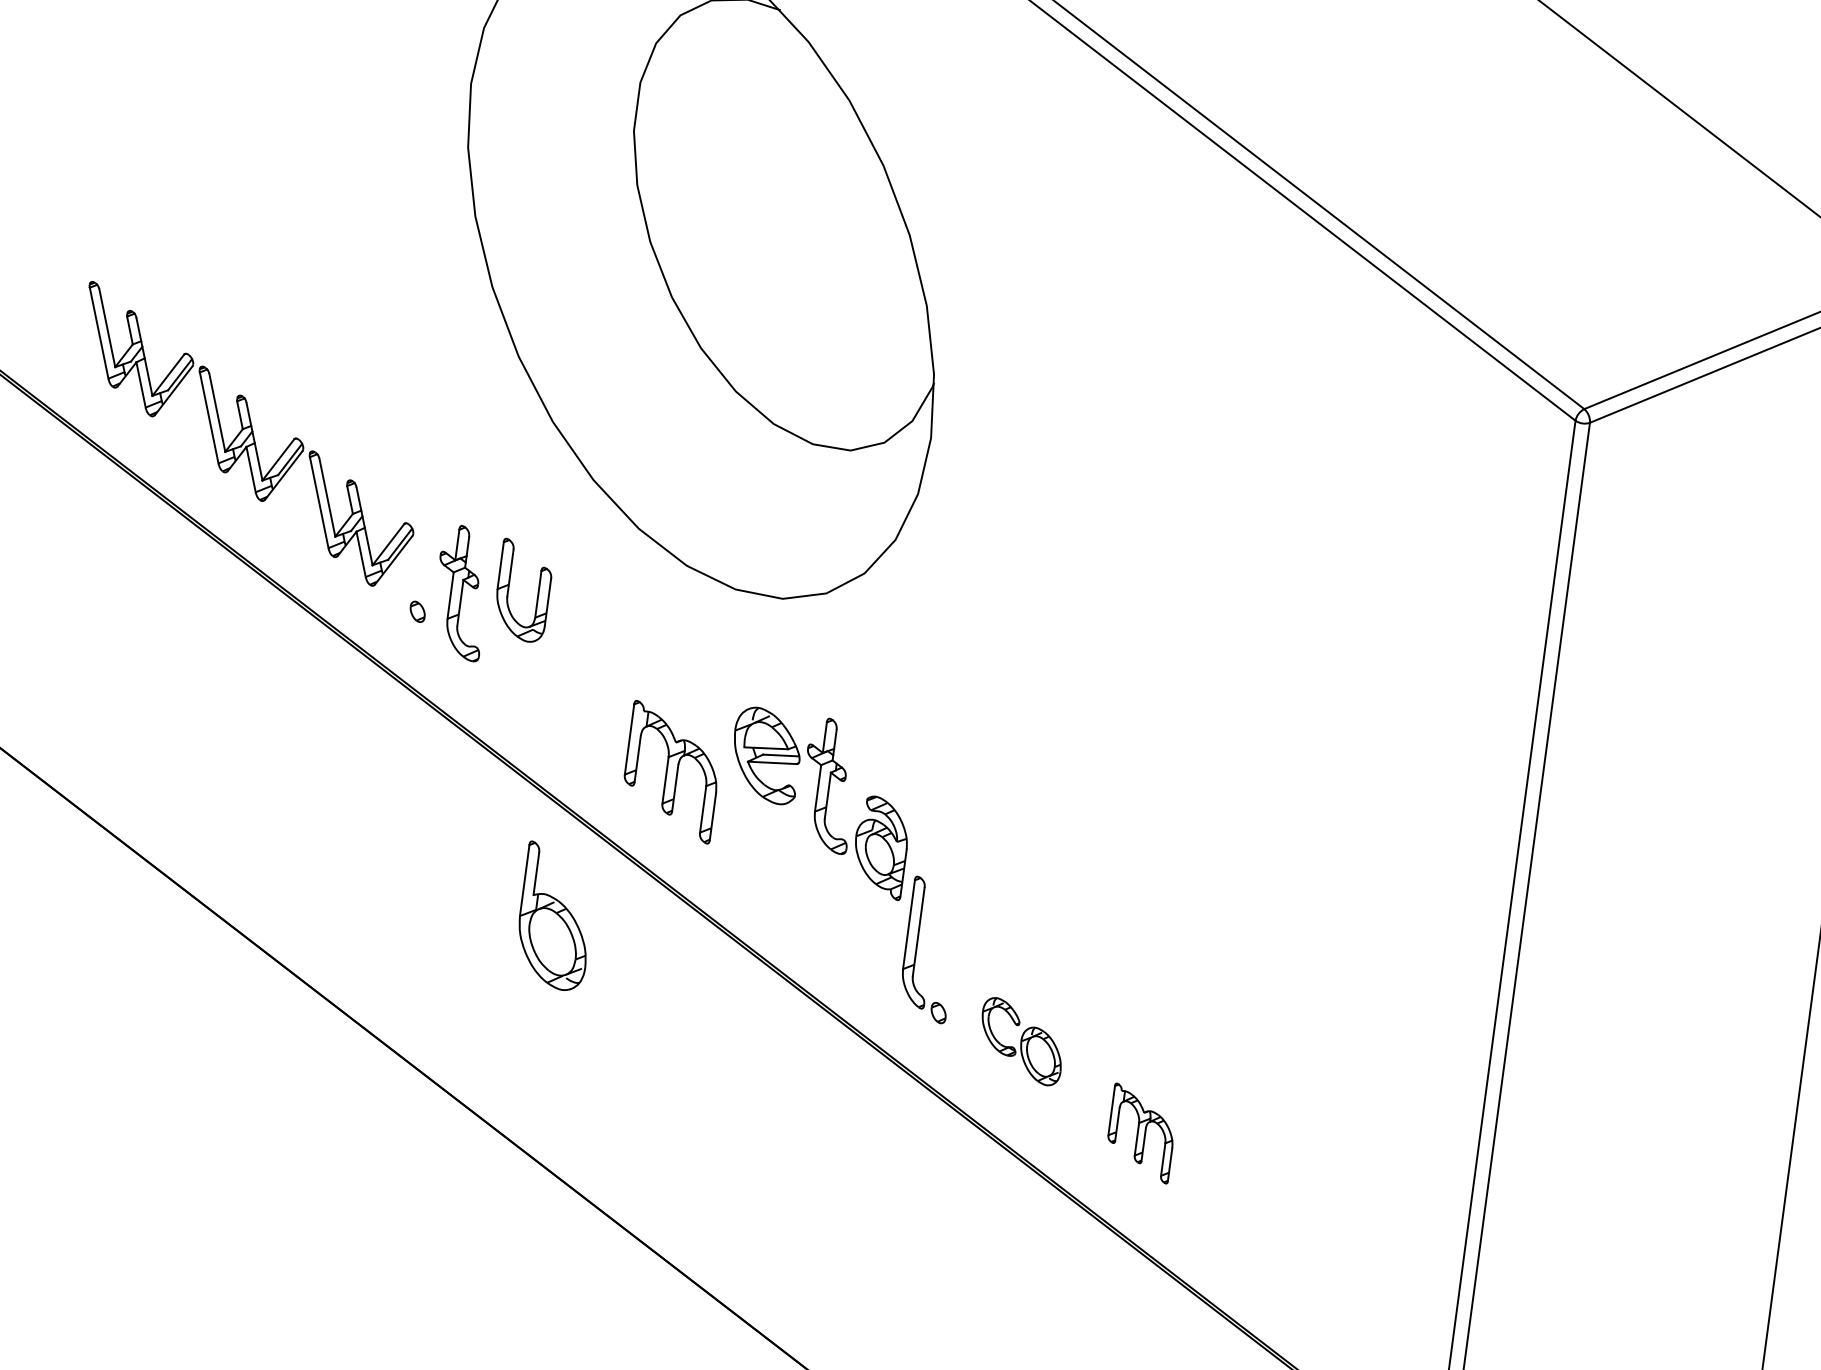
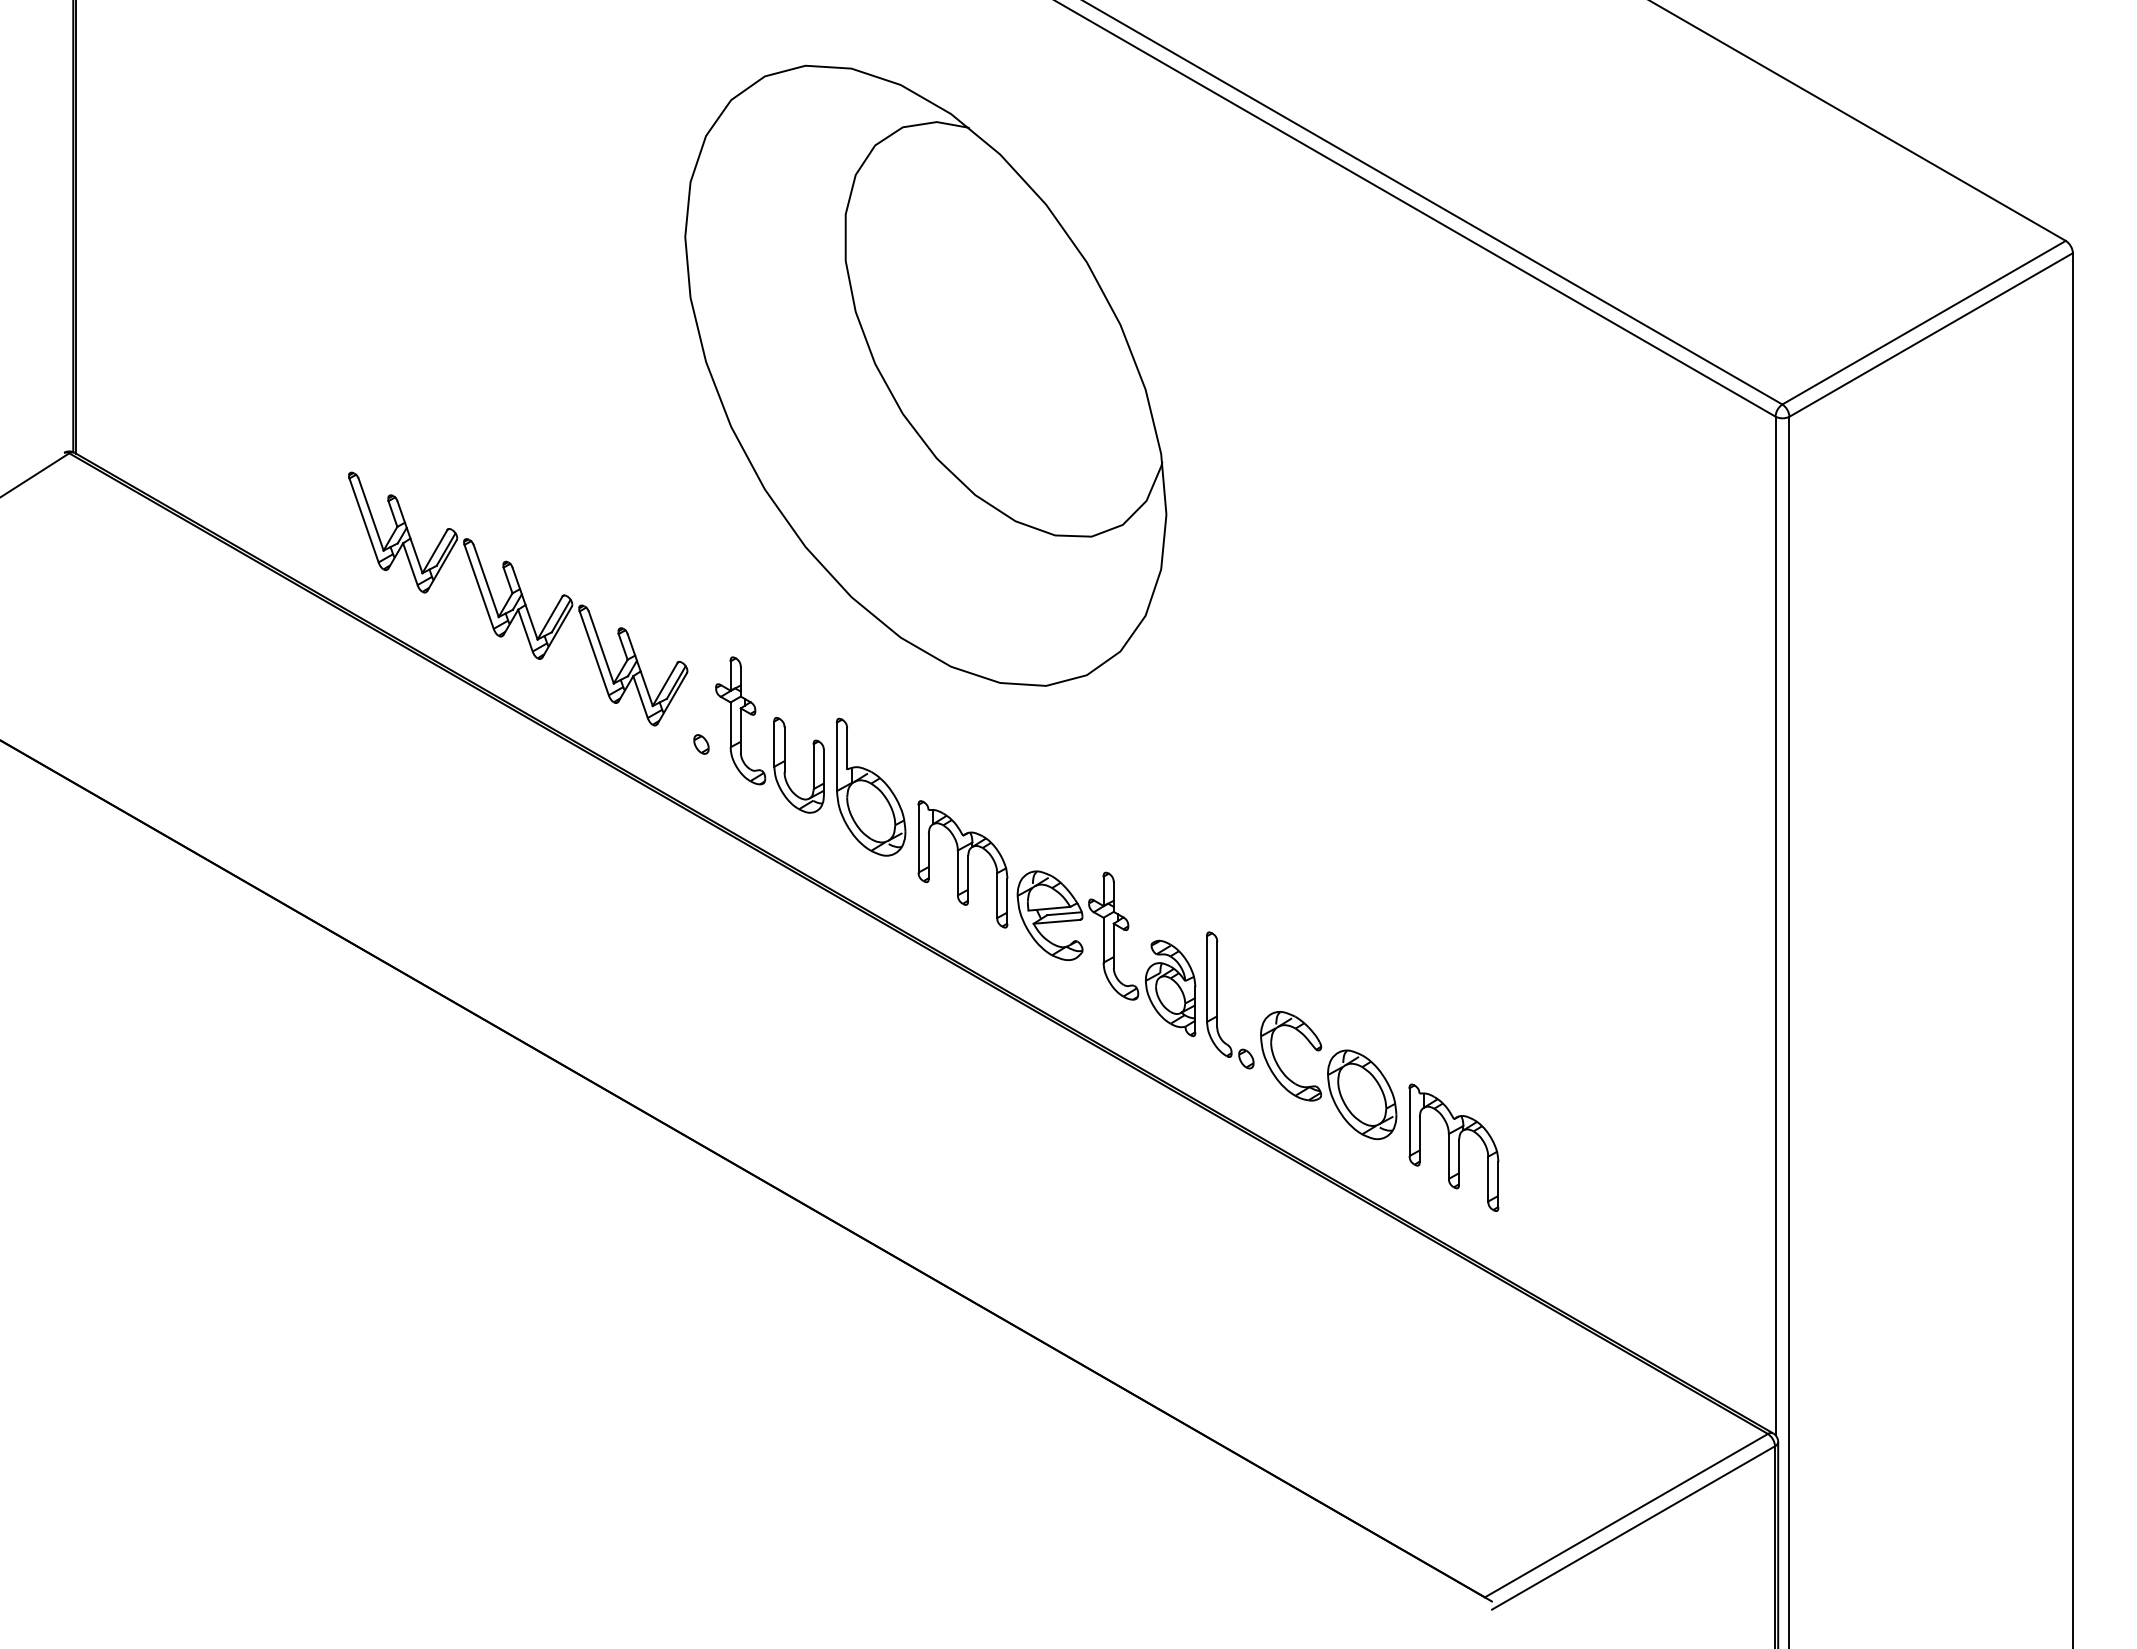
part: (509, 589) -> (785, 765), moved
part: (819, 802) -> (1106, 953), moved
part: (556, 916) -> (871, 786), moved
part: (1021, 1041) -> (1328, 1075), size x1.67
part: (1140, 1133) -> (1453, 1147), size x1.43

